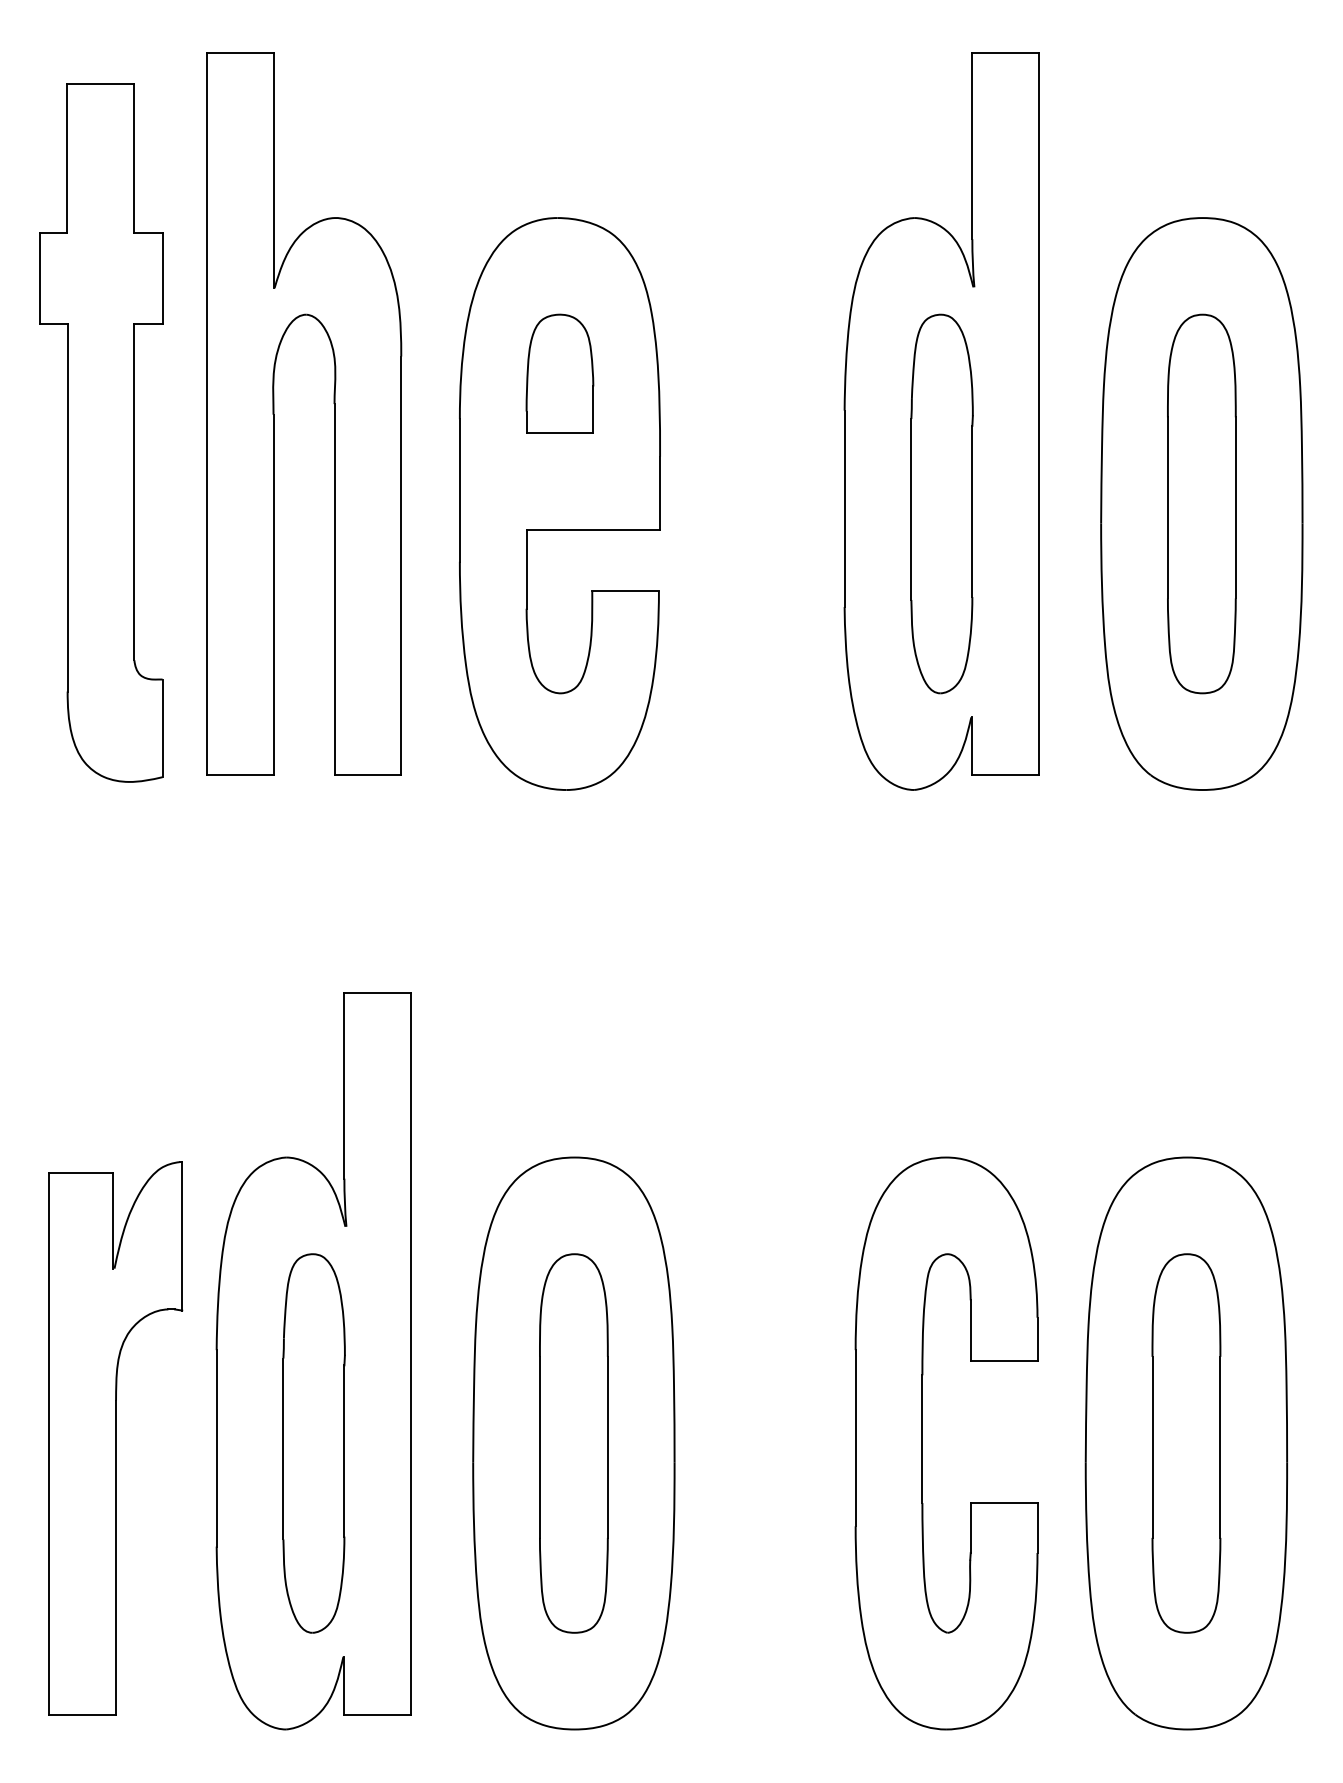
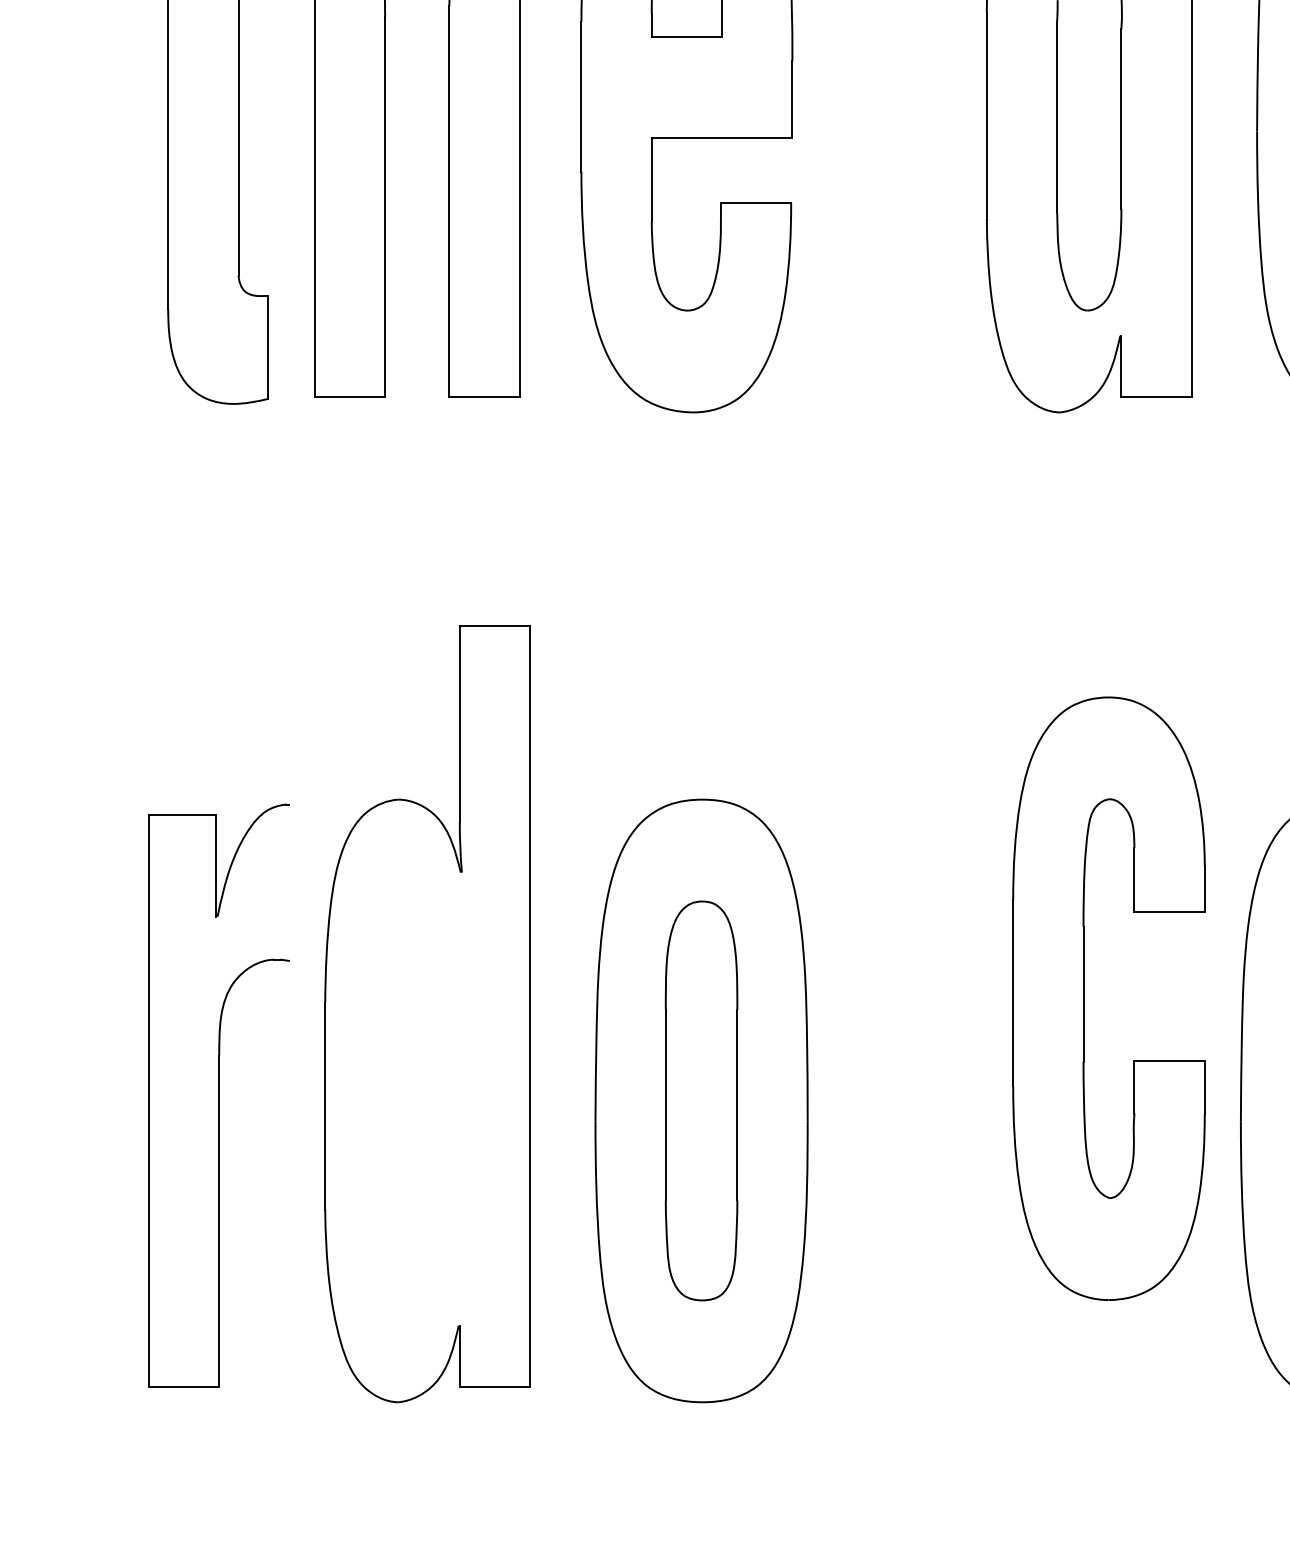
line: (182, 1236) -> (289, 882), removed
part: (313, 1443) -> (427, 1100), removed
part: (922, 1443) -> (1083, 998), moved

